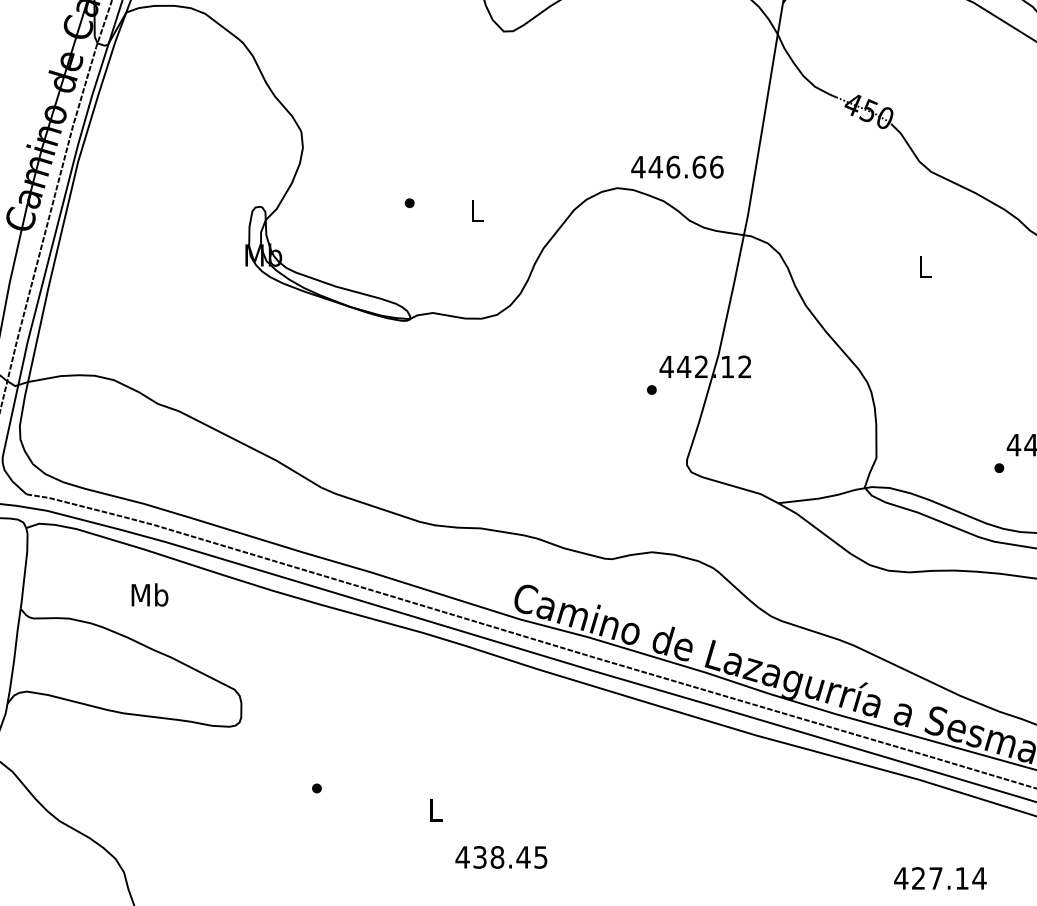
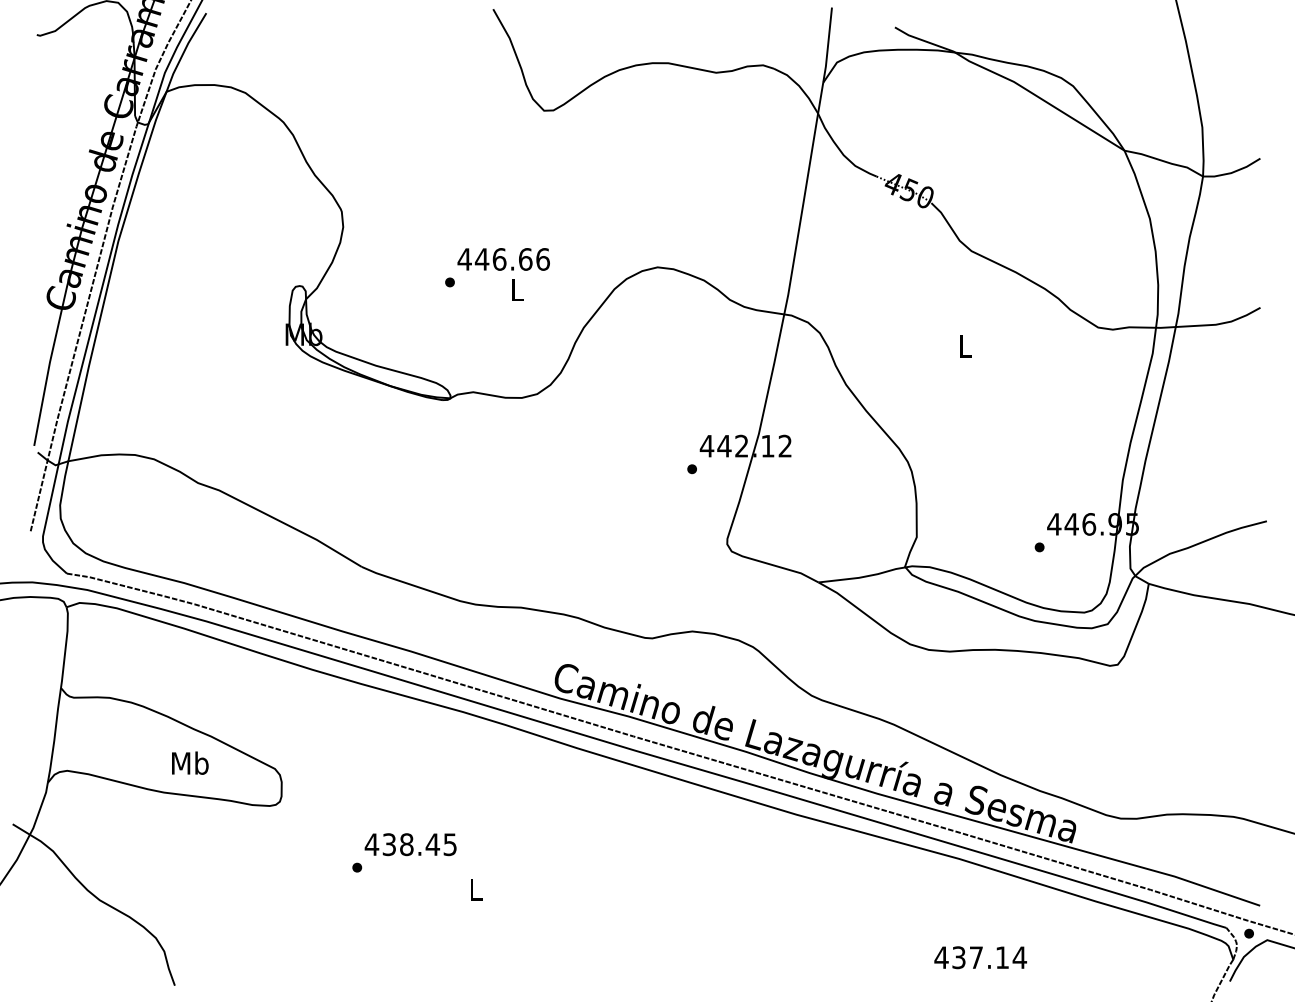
text: (677, 167) -> (503, 259), moved
text: (150, 594) -> (190, 762), moved
text: (501, 857) -> (410, 844), moved
text: (918, 878) -> (958, 957), 427.14 -> 437.14

